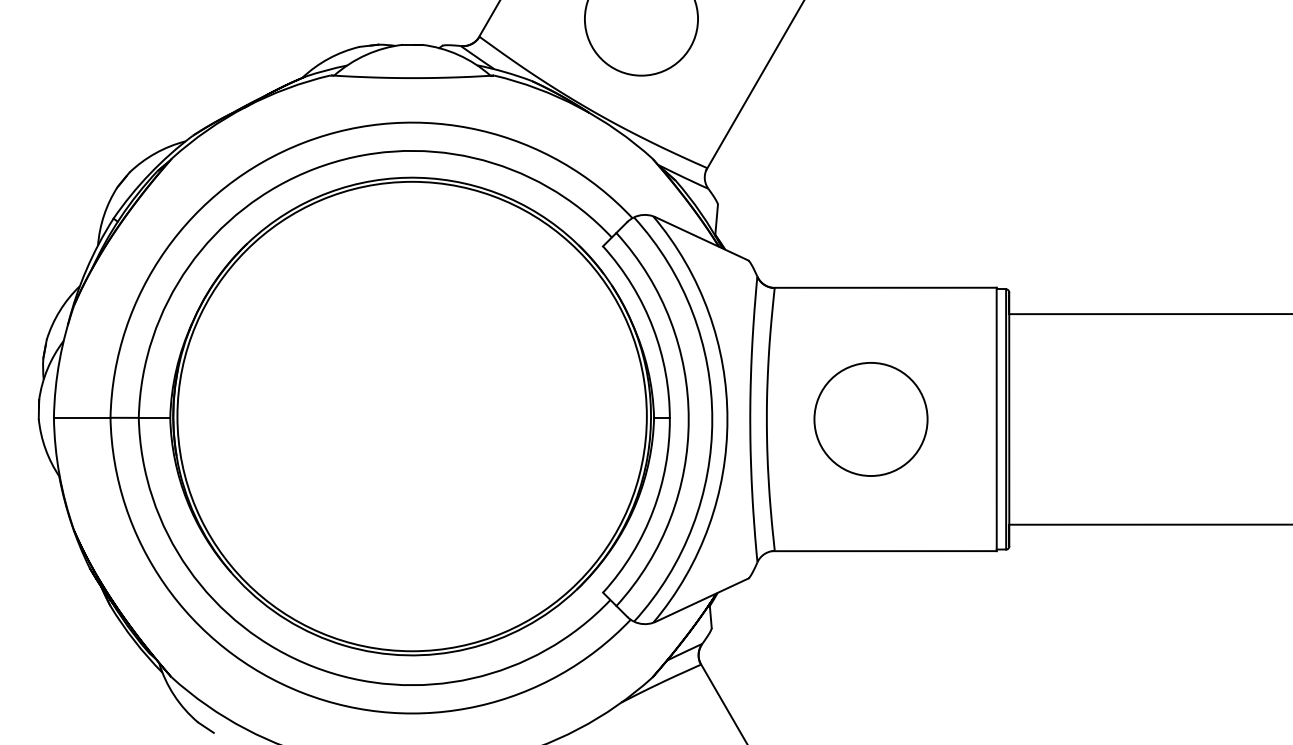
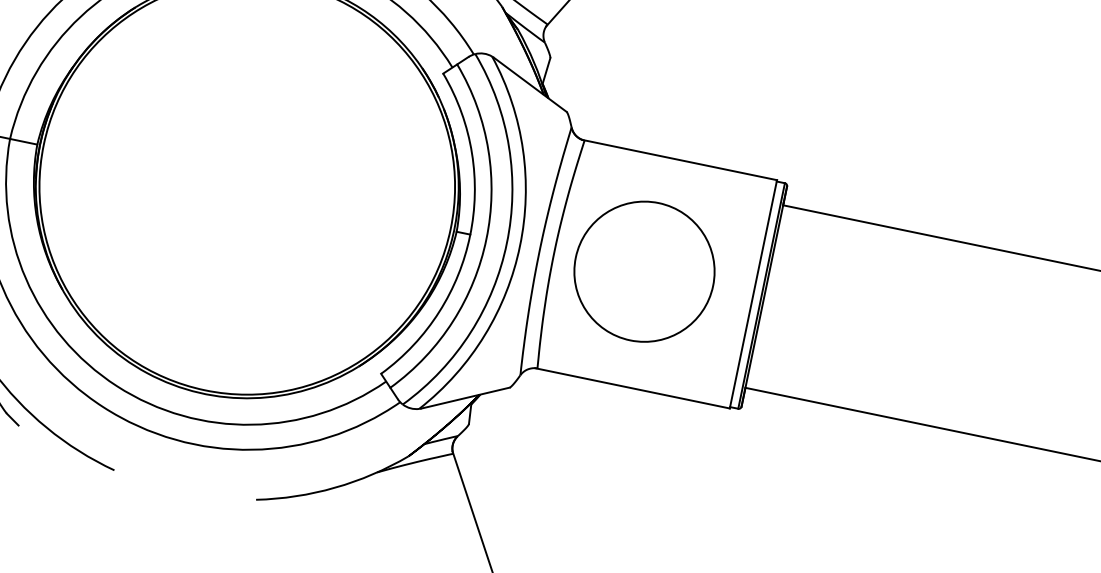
circle: (870, 419) -> (644, 271), size x1.4

